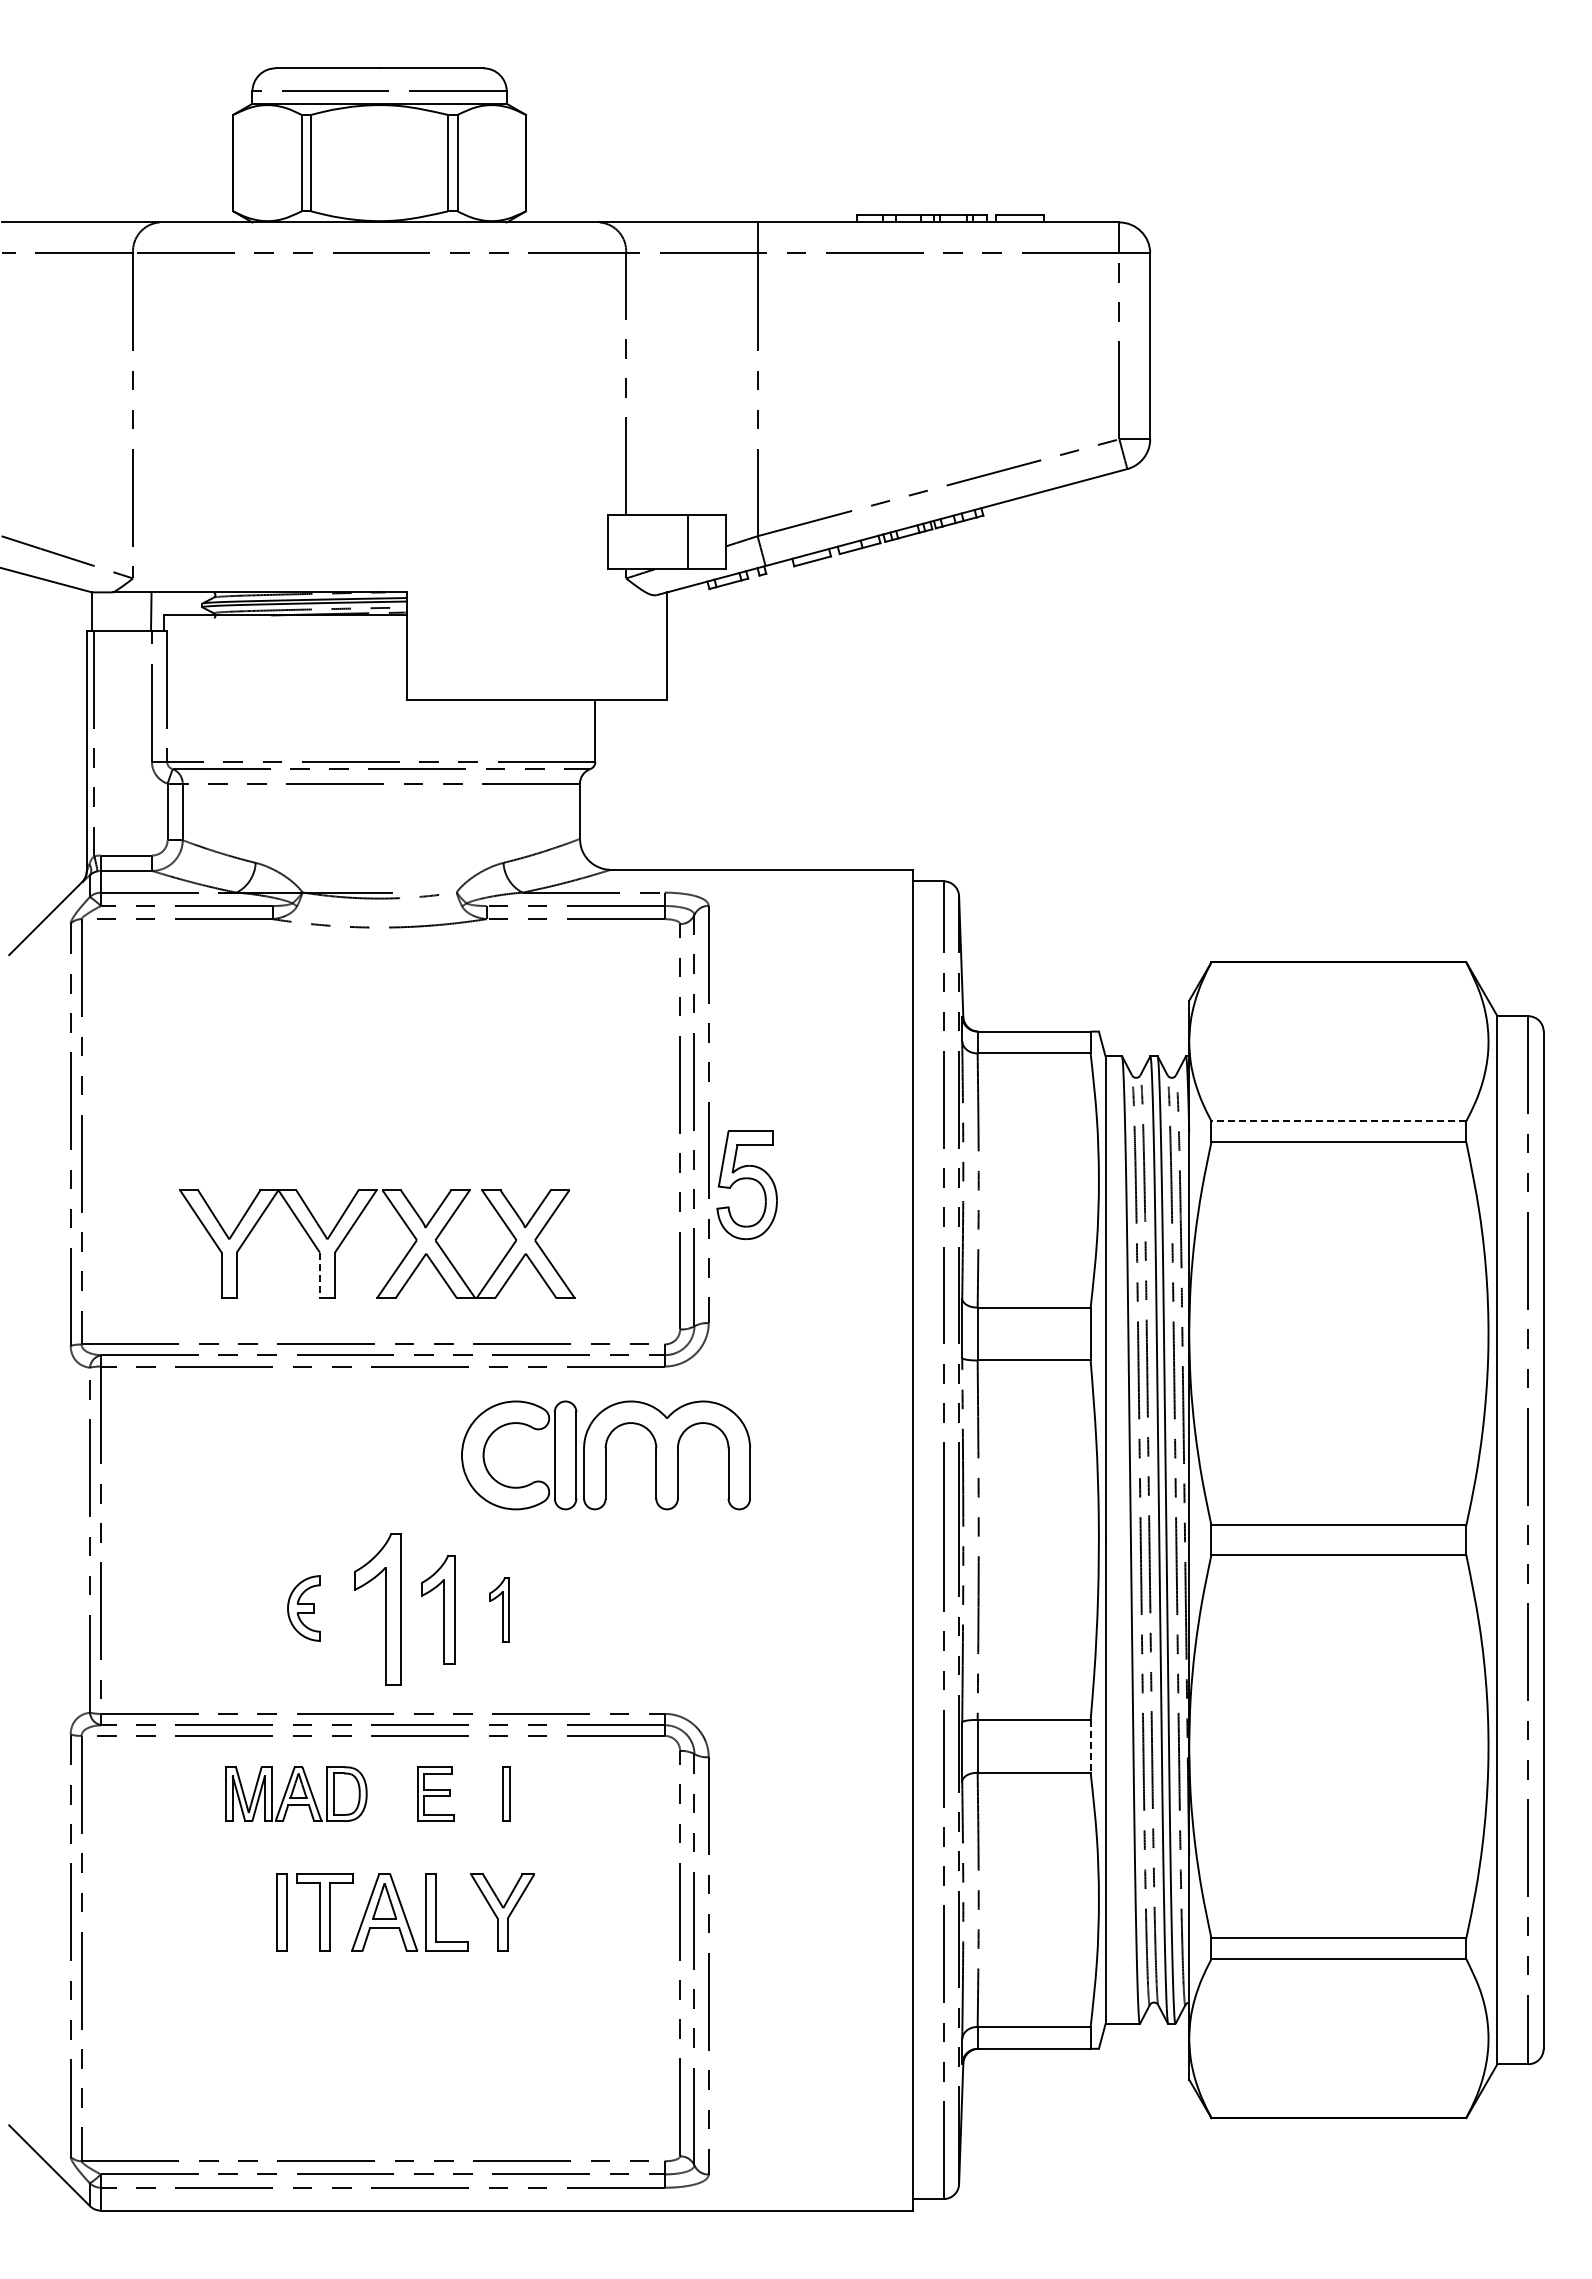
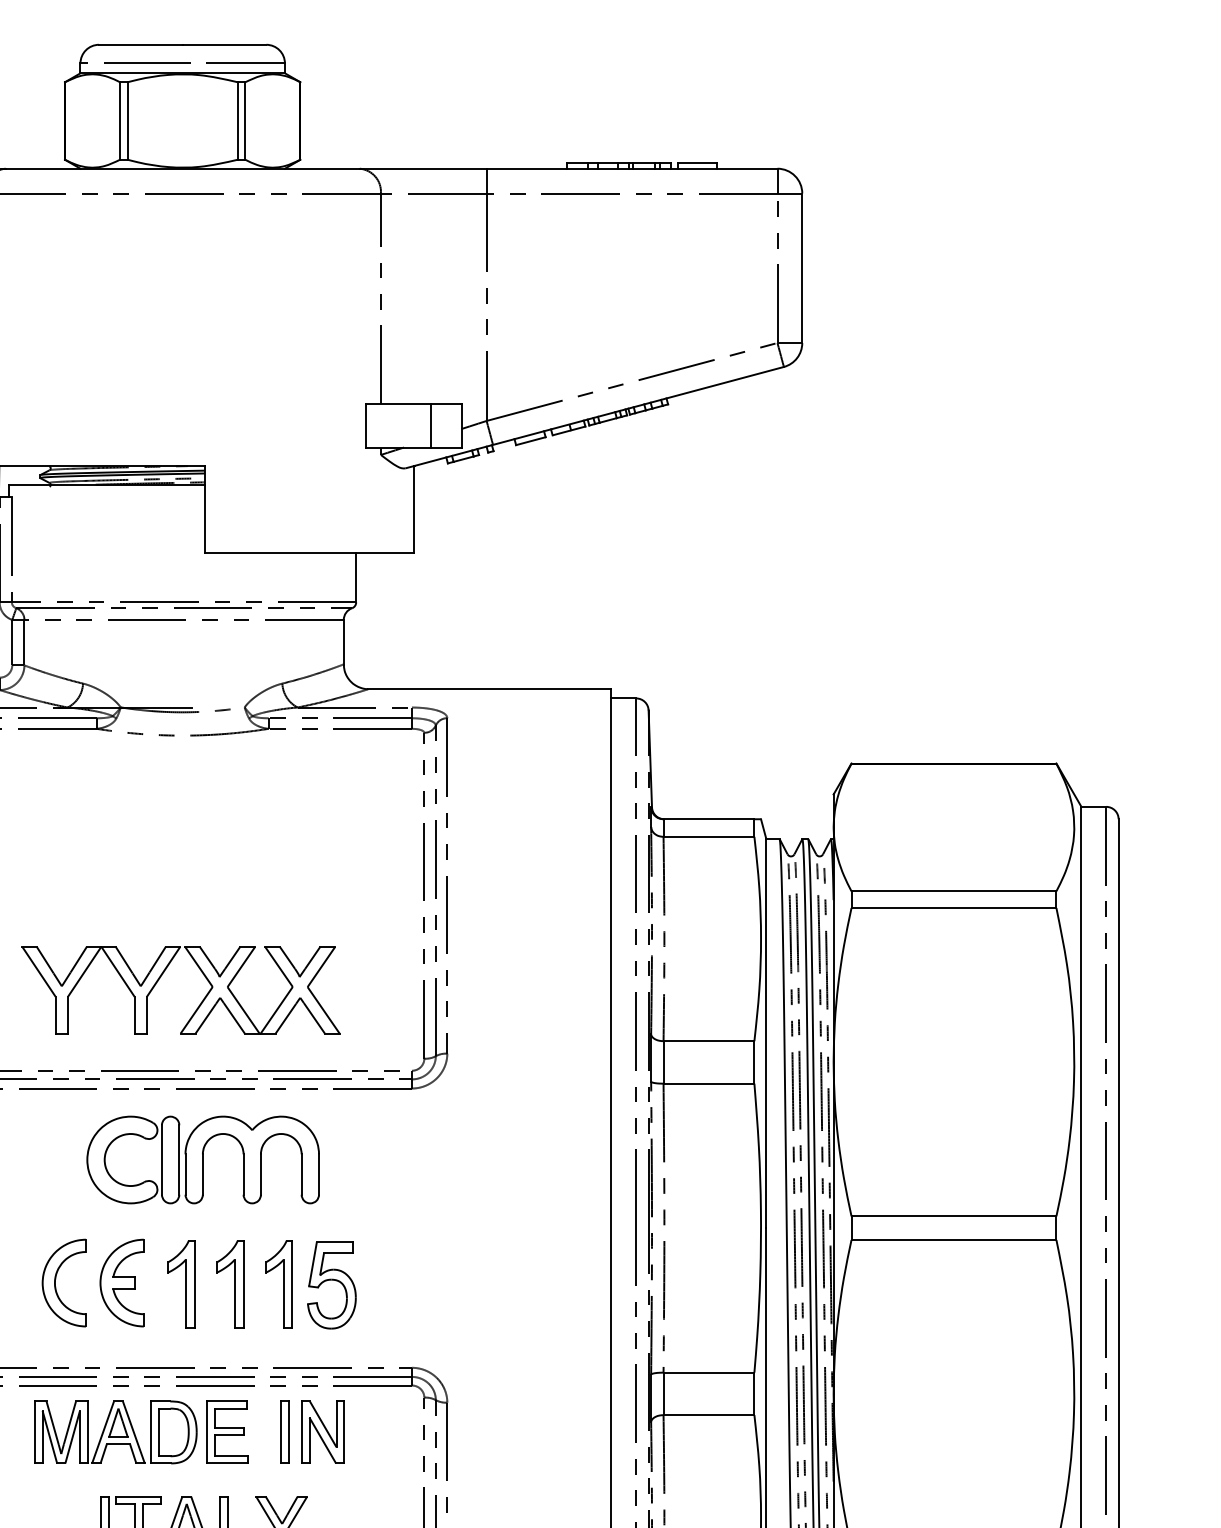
line: (1338, 1121) -> (953, 891), dashed -> solid
part: (746, 1184) -> (331, 1284), moved
line: (319, 1275) -> (134, 1015), dashed -> solid
part: (605, 1455) -> (202, 1160), moved
part: (221, 1608) -> (55, 1283), added
part: (303, 1608) -> (121, 1283), size x1.67
part: (377, 1609) -> (181, 1283), size x0.71
part: (499, 1609) -> (279, 1283), size x1.67
line: (1090, 1746) -> (754, 1394), dashed -> solid
part: (295, 1793) -> (115, 1431), size x1.43
part: (435, 1794) -> (227, 1432), size x1.43
part: (506, 1794) -> (284, 1432), size x1.43
part: (553, 1794) -> (322, 1432), added

